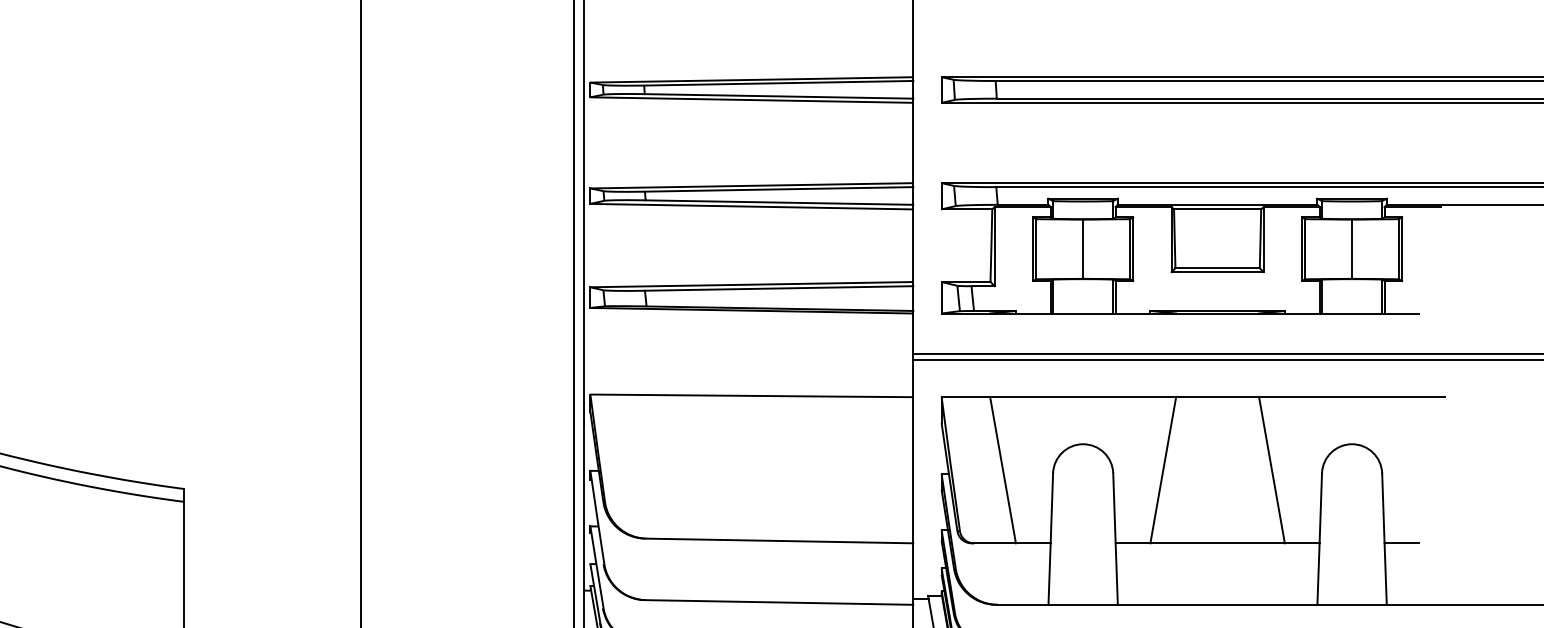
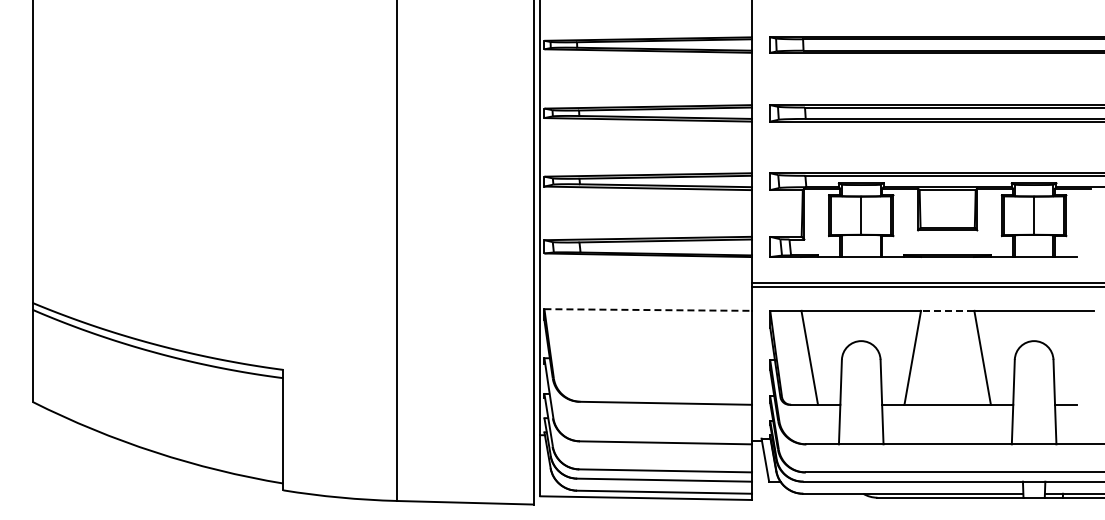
line: (753, 396) -> (649, 310), solid -> dashed
line: (1217, 396) -> (947, 310), solid -> dashed

